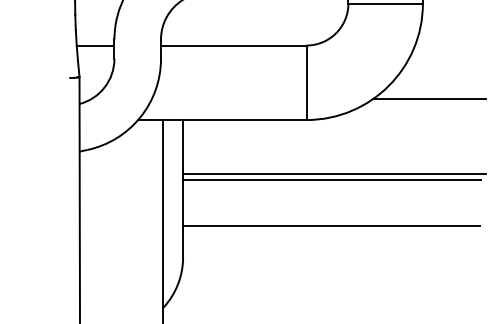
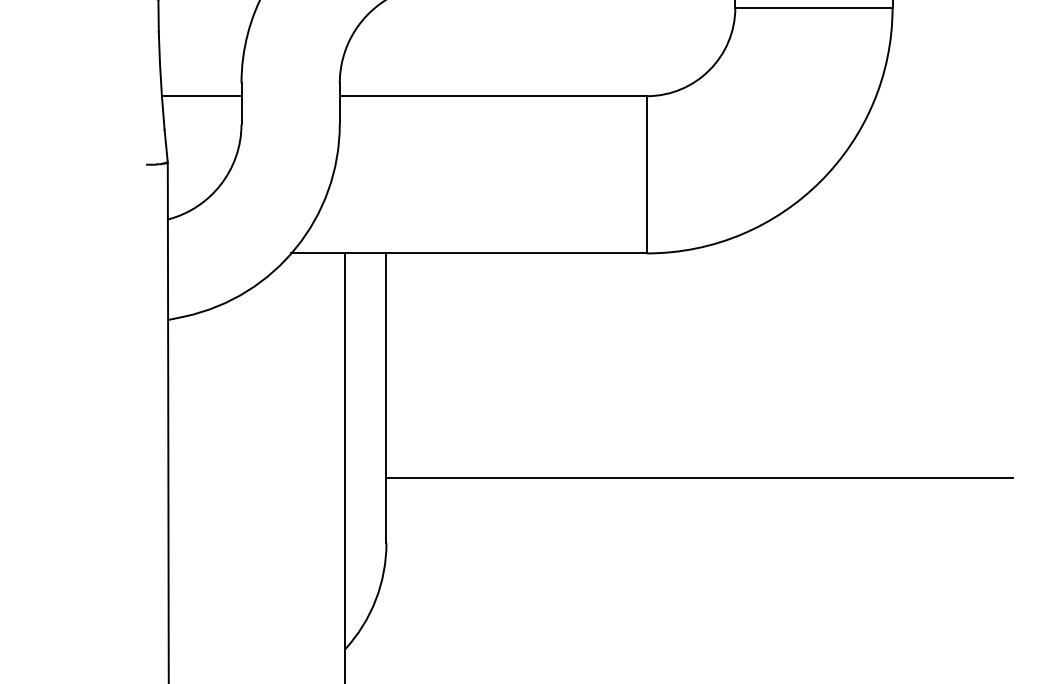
line: (429, 98) -> (906, 207), removed
line: (334, 174) -> (705, 368), removed
line: (331, 179) -> (699, 378), removed

